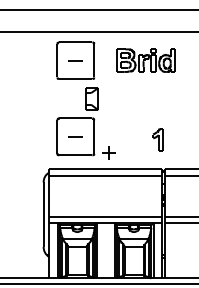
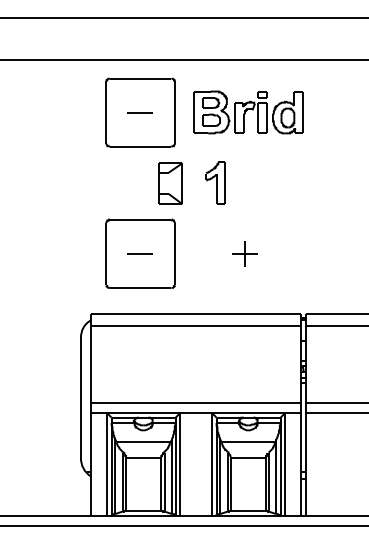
part: (145, 60) -> (247, 112), moved
part: (157, 139) -> (214, 182), moved
part: (108, 152) -> (243, 253), moved

